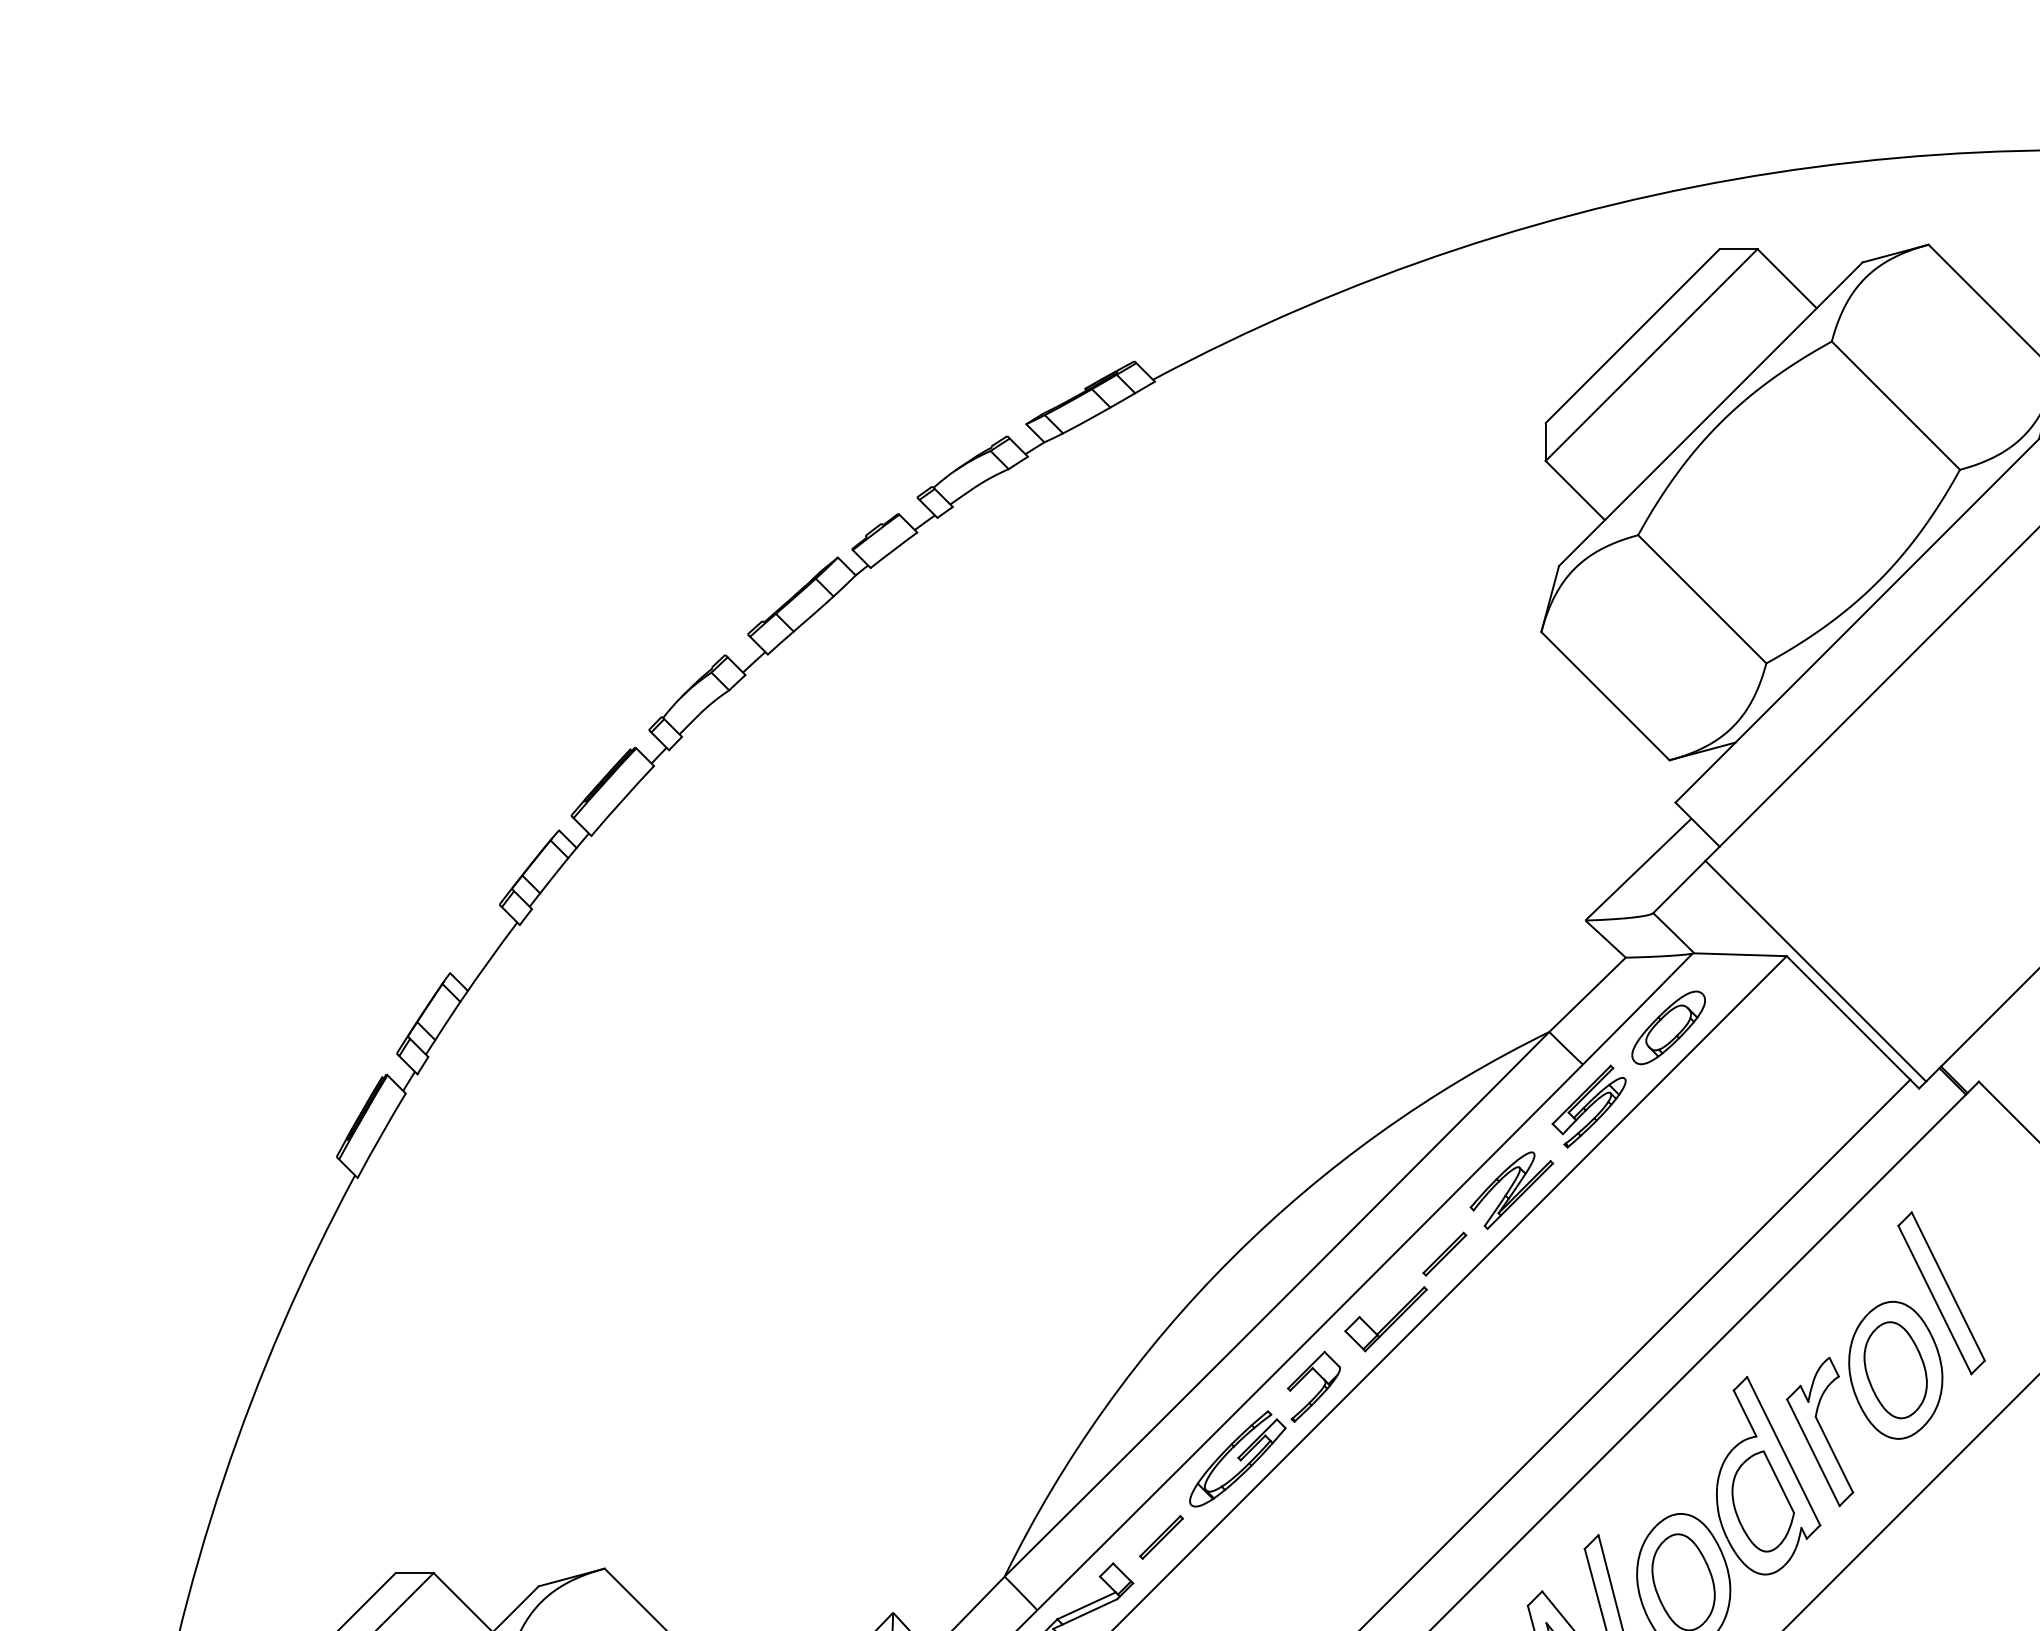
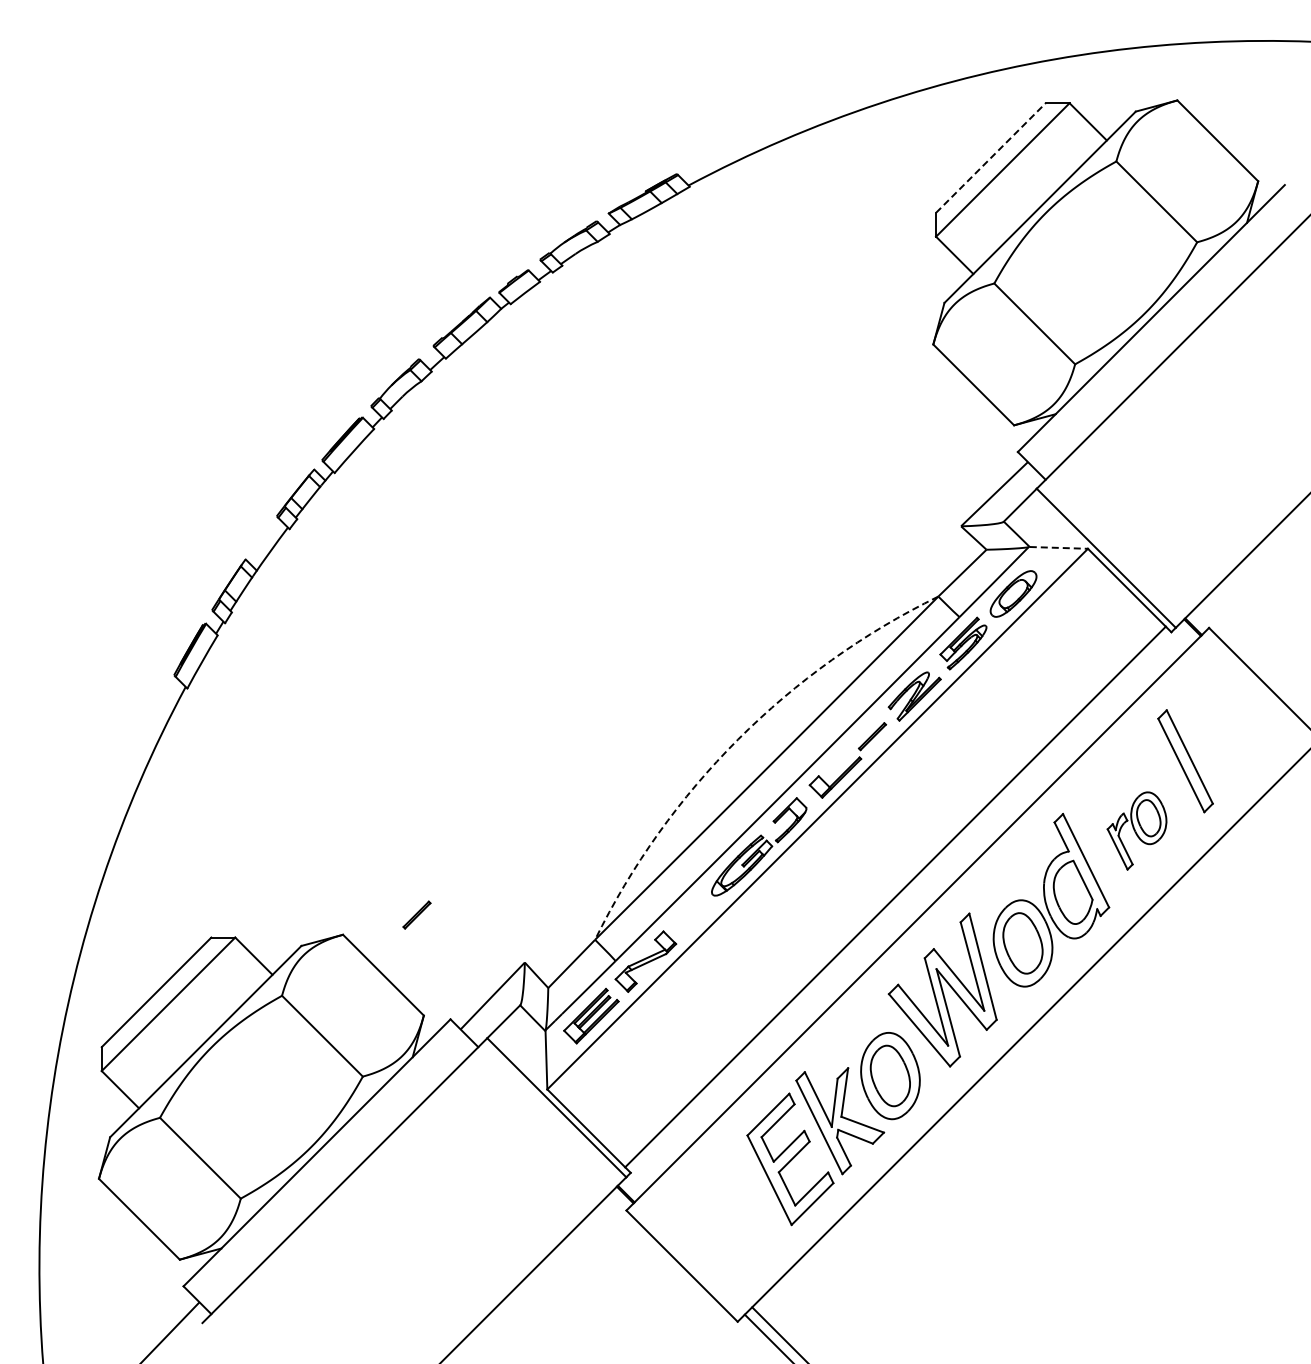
line: (1632, 336) -> (990, 158), solid -> dashed
line: (1741, 954) -> (1059, 547), solid -> dashed
arc: (1232, 1258) -> (738, 739), solid -> dashed
part: (1863, 1403) -> (1136, 830), size x0.6
line: (1160, 1536) -> (416, 914), moved

